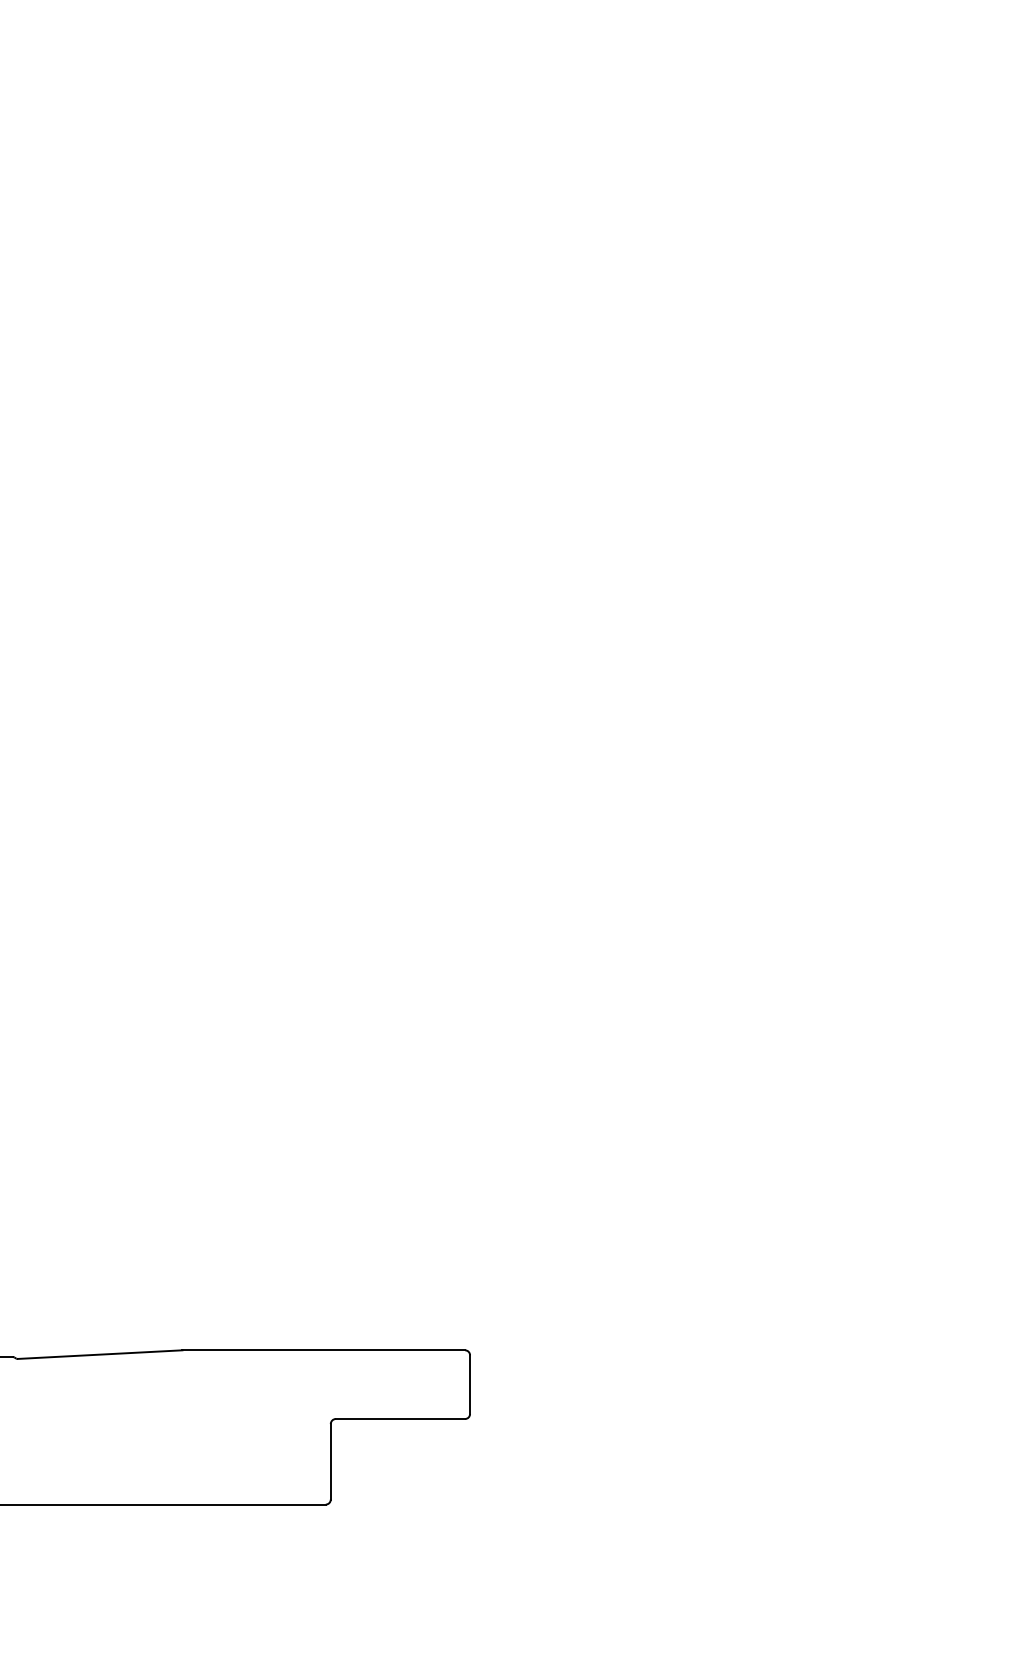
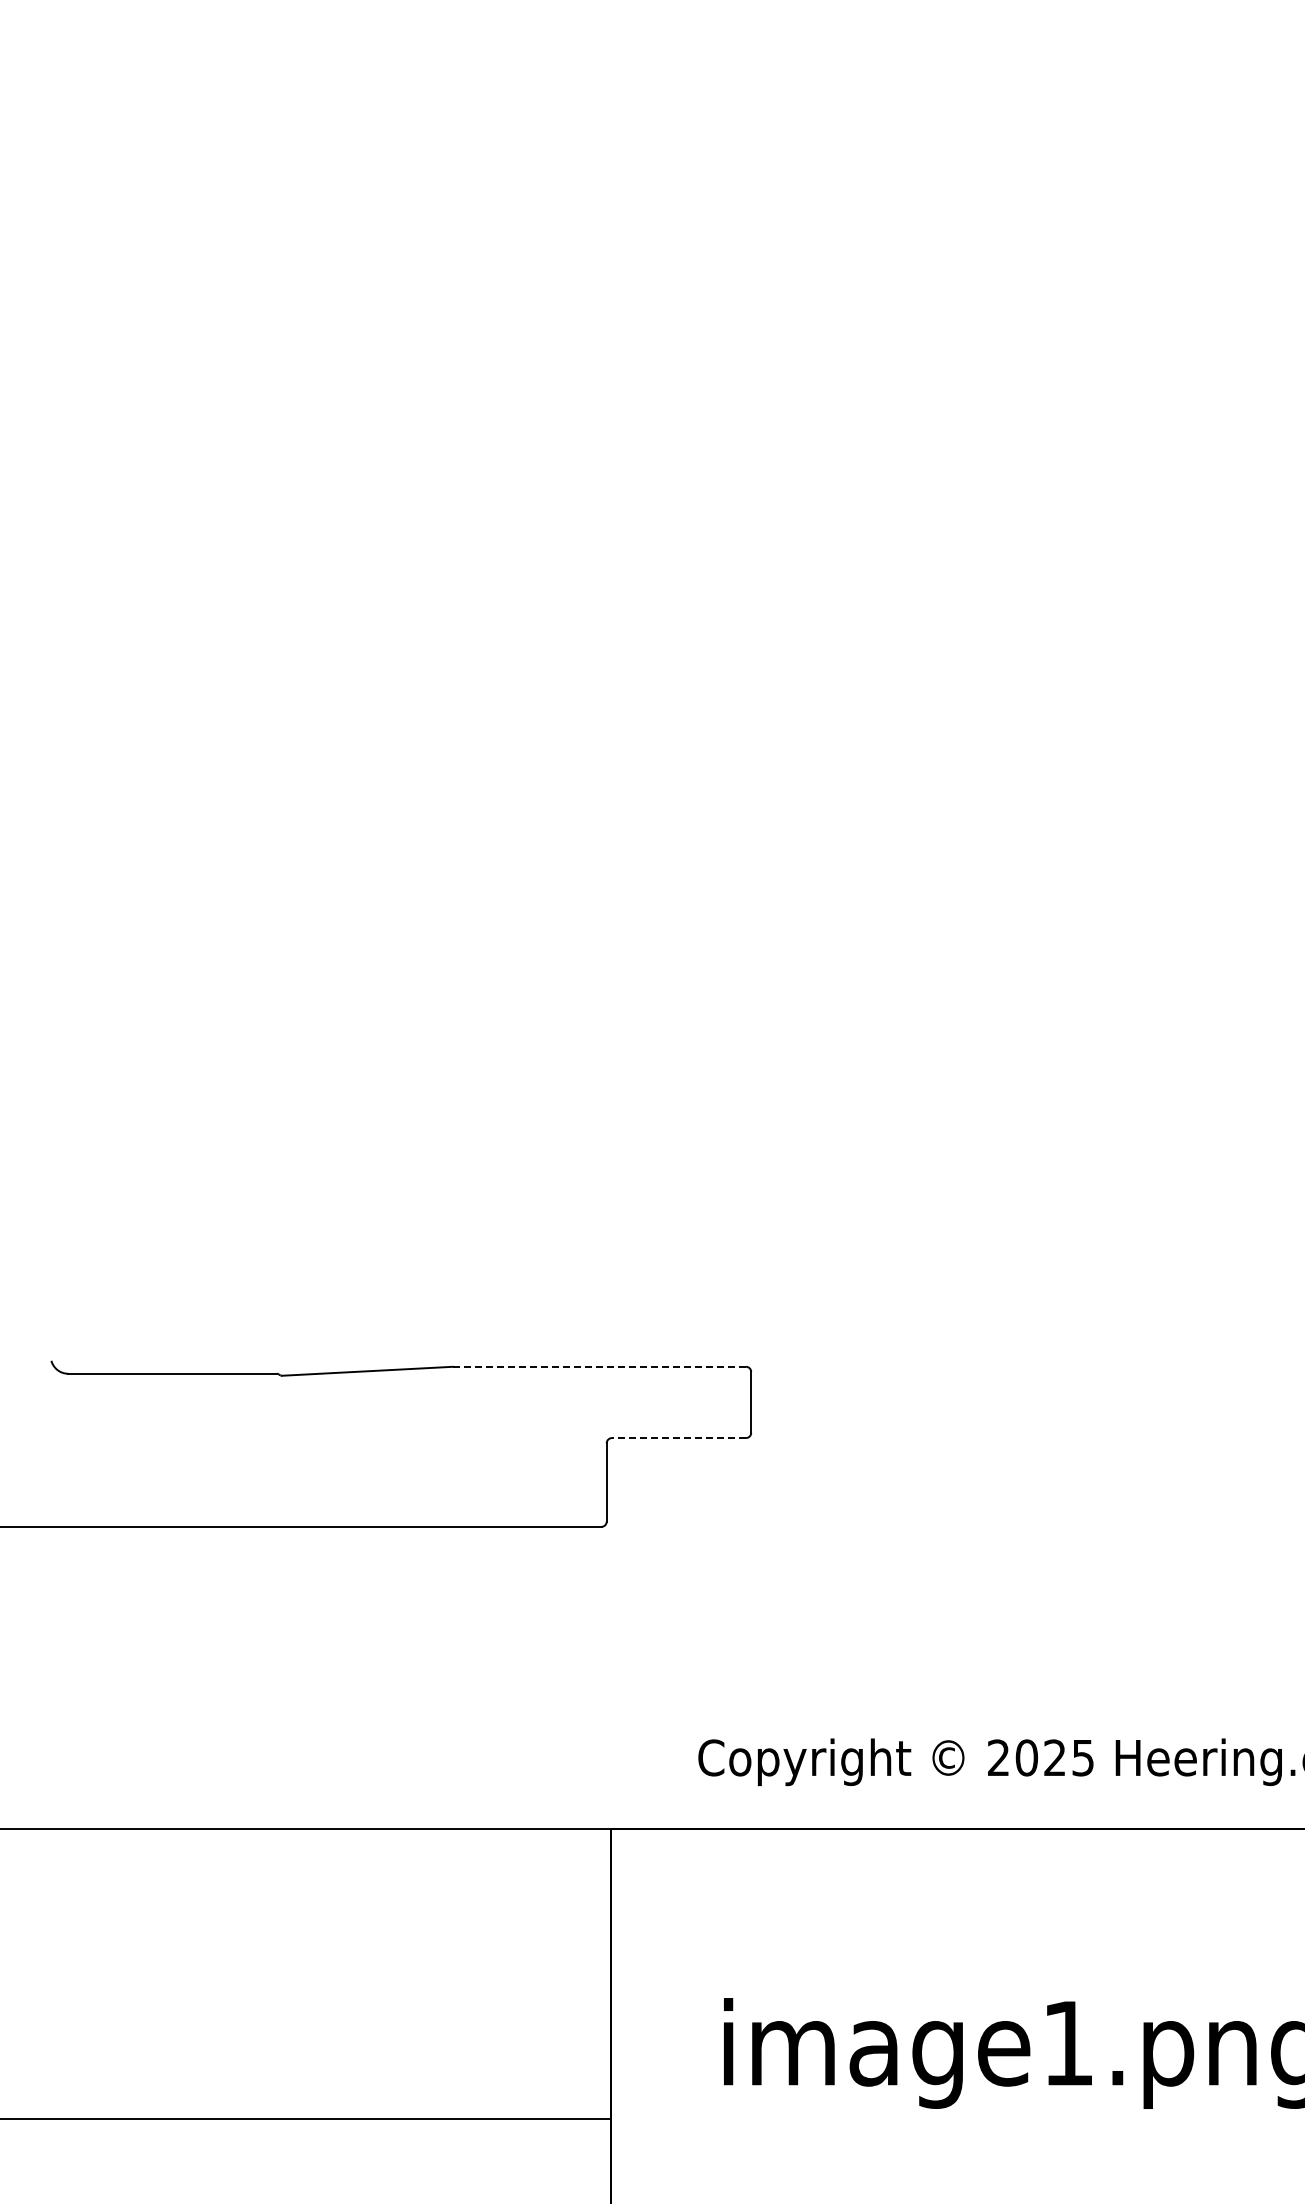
line: (323, 1350) -> (599, 1366), solid -> dashed
line: (399, 1419) -> (678, 1438), solid -> dashed

